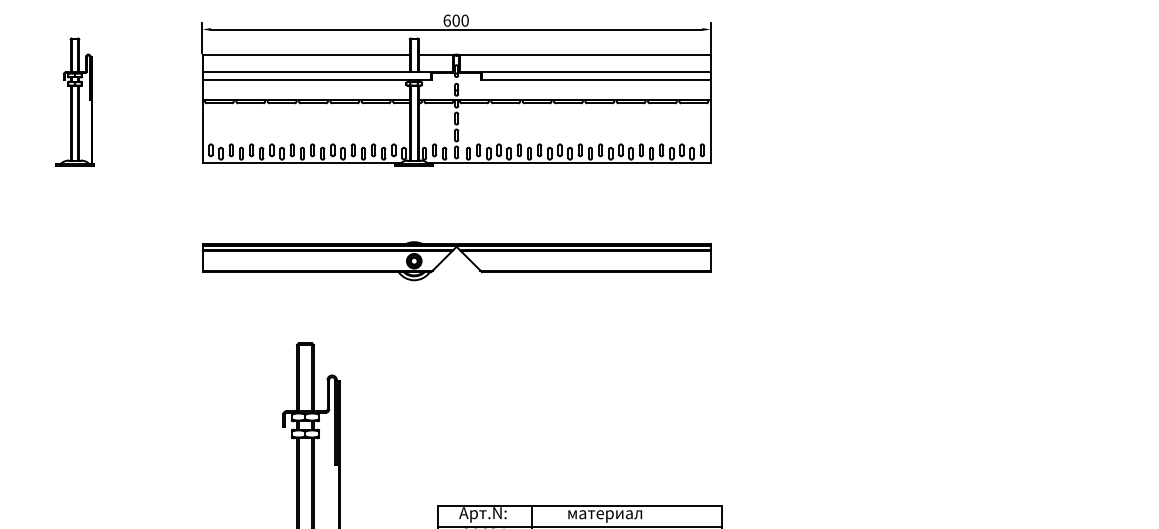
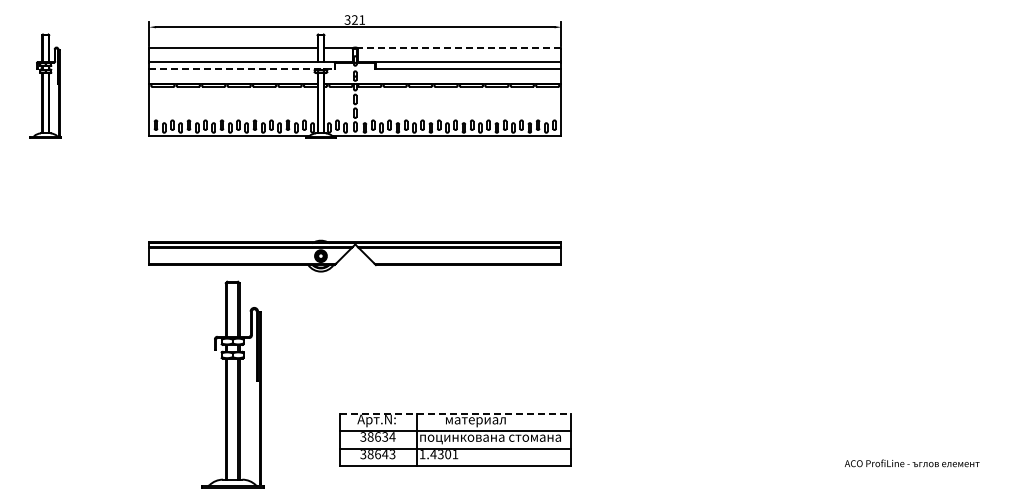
text: (455, 20) -> (354, 19), 600 -> 321
line: (583, 54) -> (458, 47), solid -> dashed
line: (316, 80) -> (241, 68), solid -> dashed
part: (450, 254) -> (350, 250), moved
line: (580, 505) -> (455, 413), solid -> dashed

